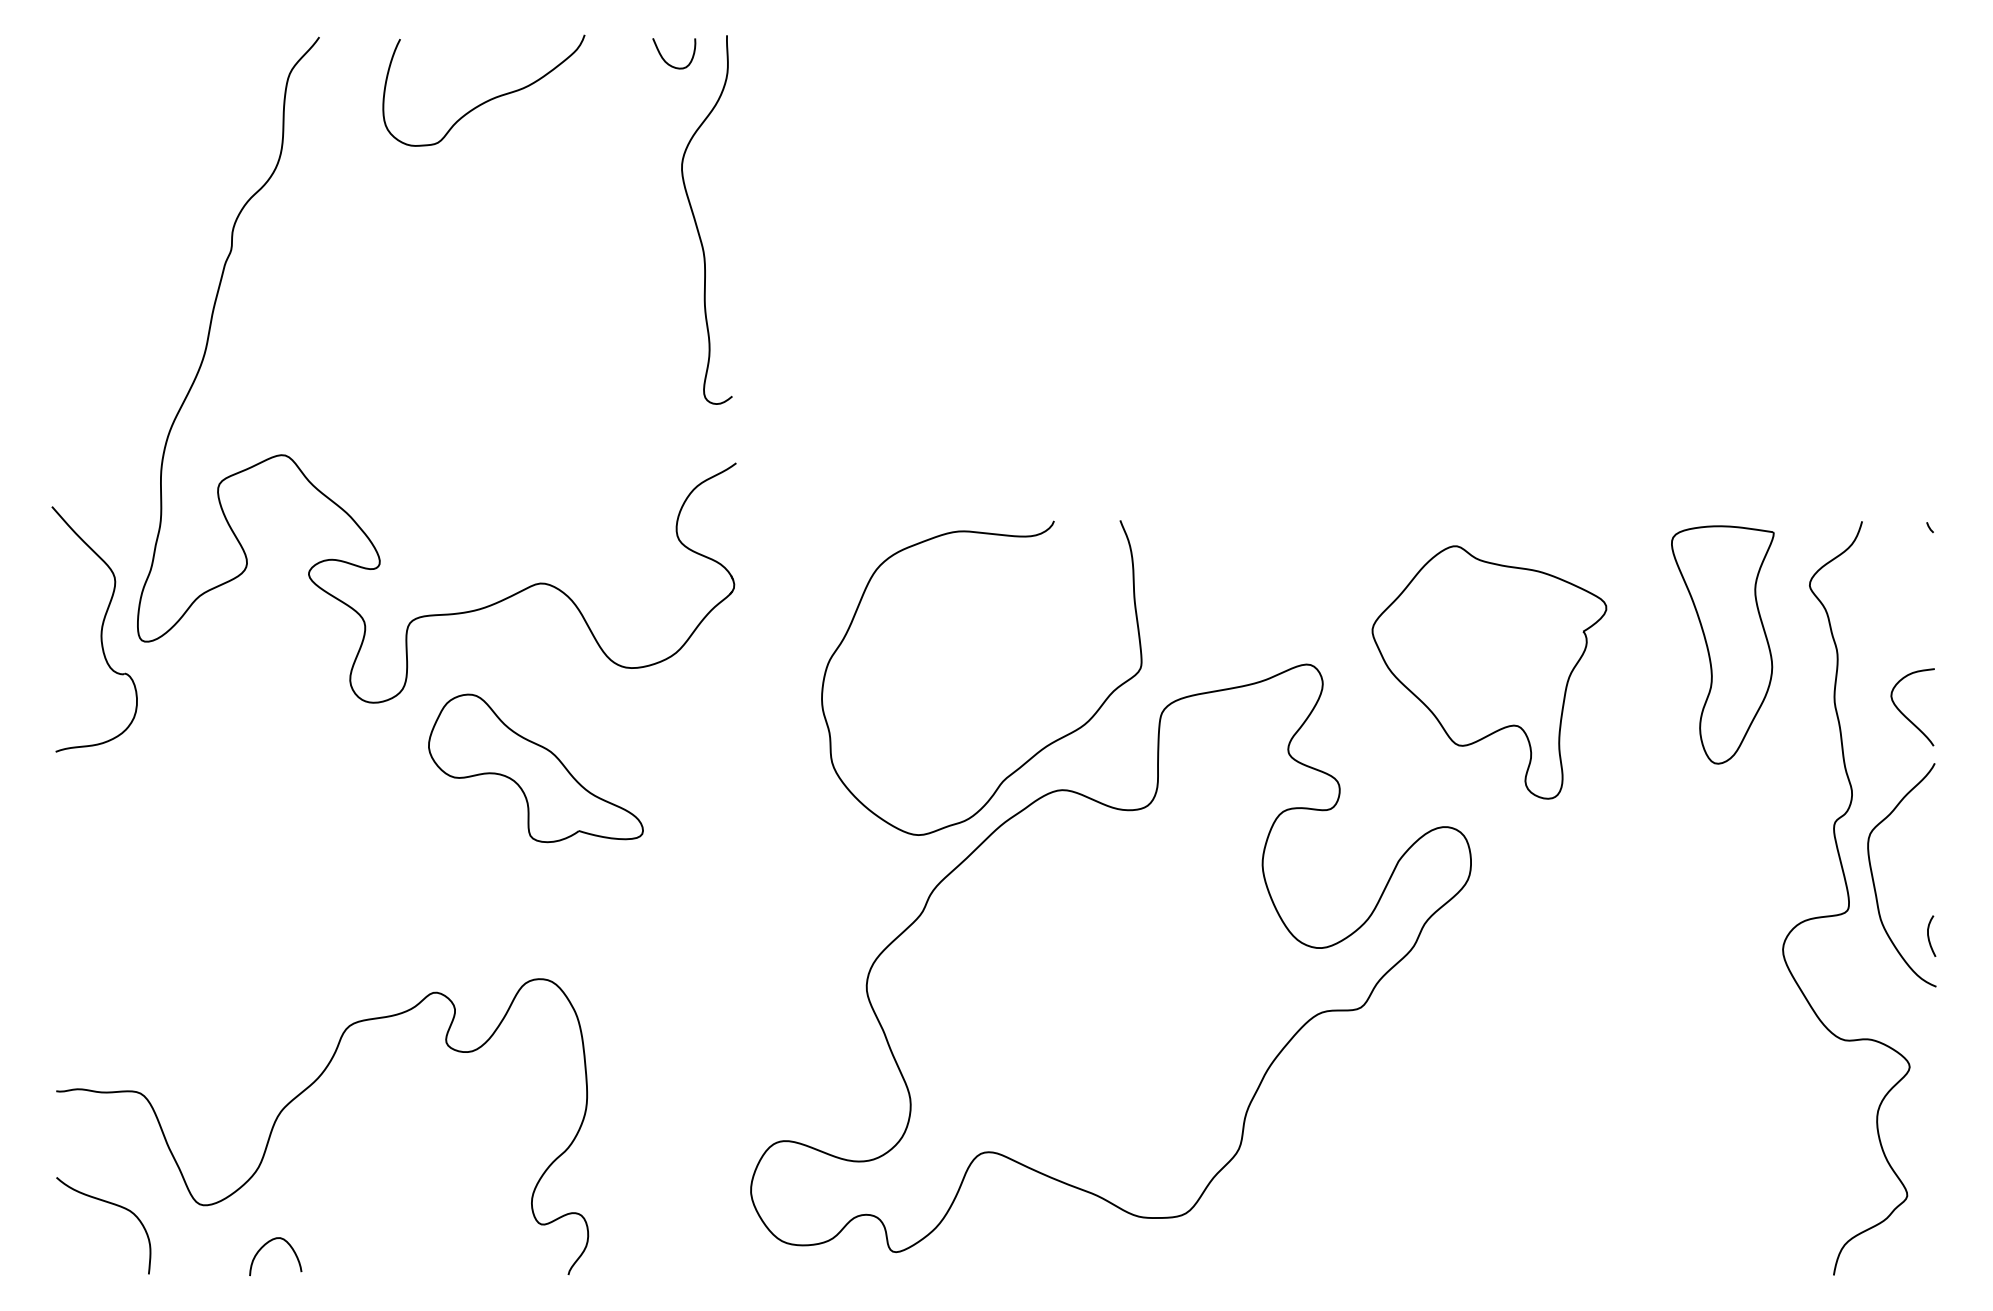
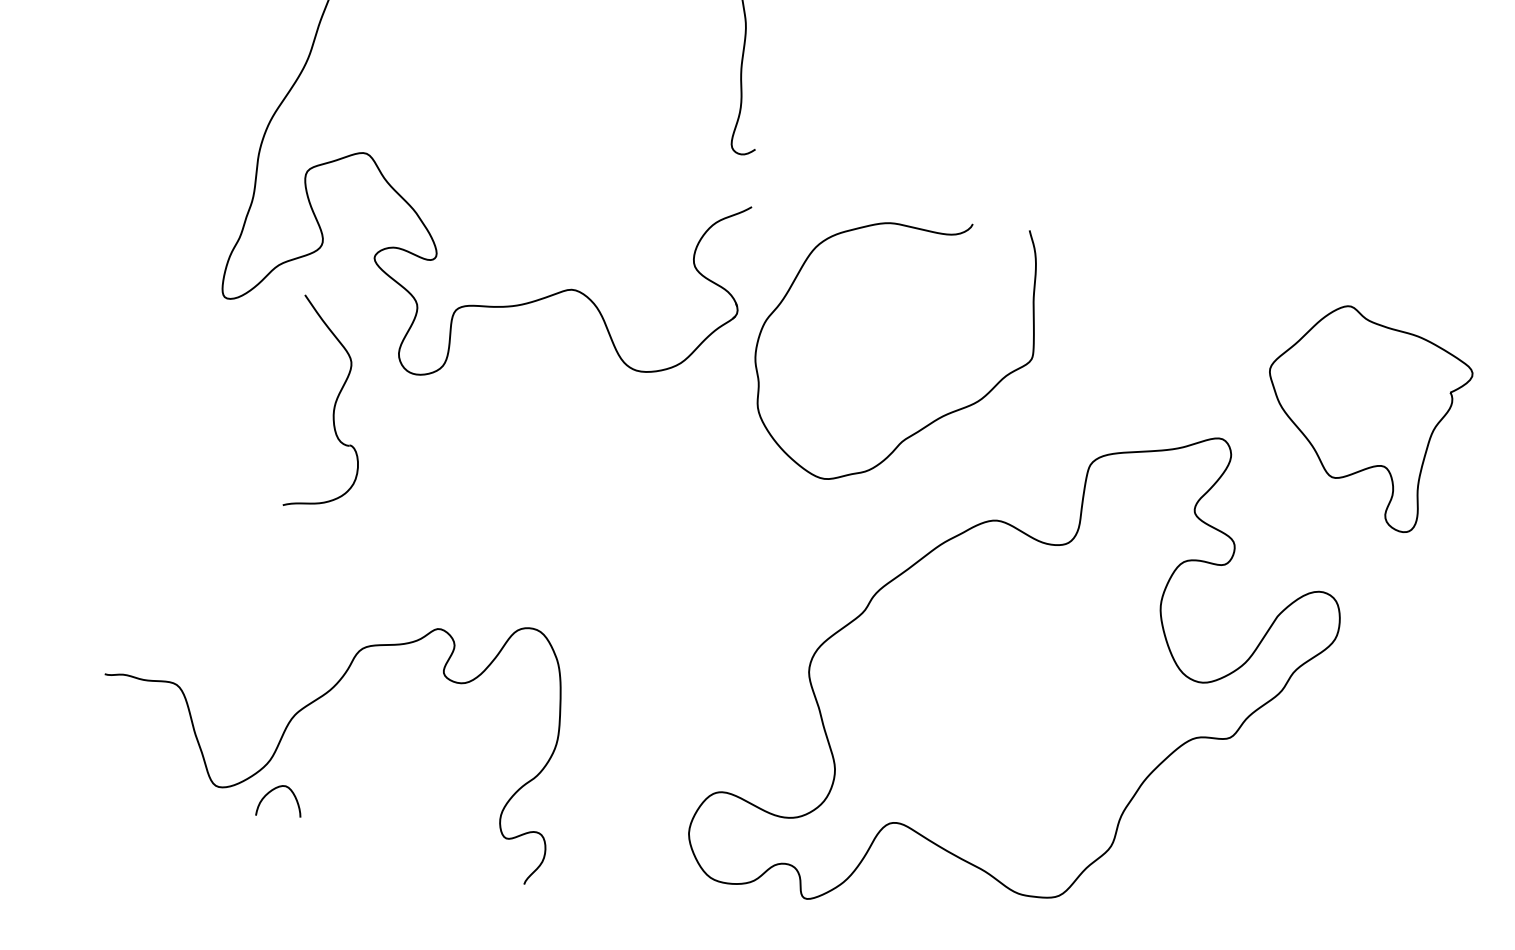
part: (100, 630) -> (333, 405), moved
part: (1489, 672) -> (1365, 417), moved
curve: (1041, 748) -> (938, 417), moved
part: (535, 768) -> (548, 447), removed
curve: (111, 1204) -> (140, 776), removed
curve: (268, 1243) -> (275, 789), moved

